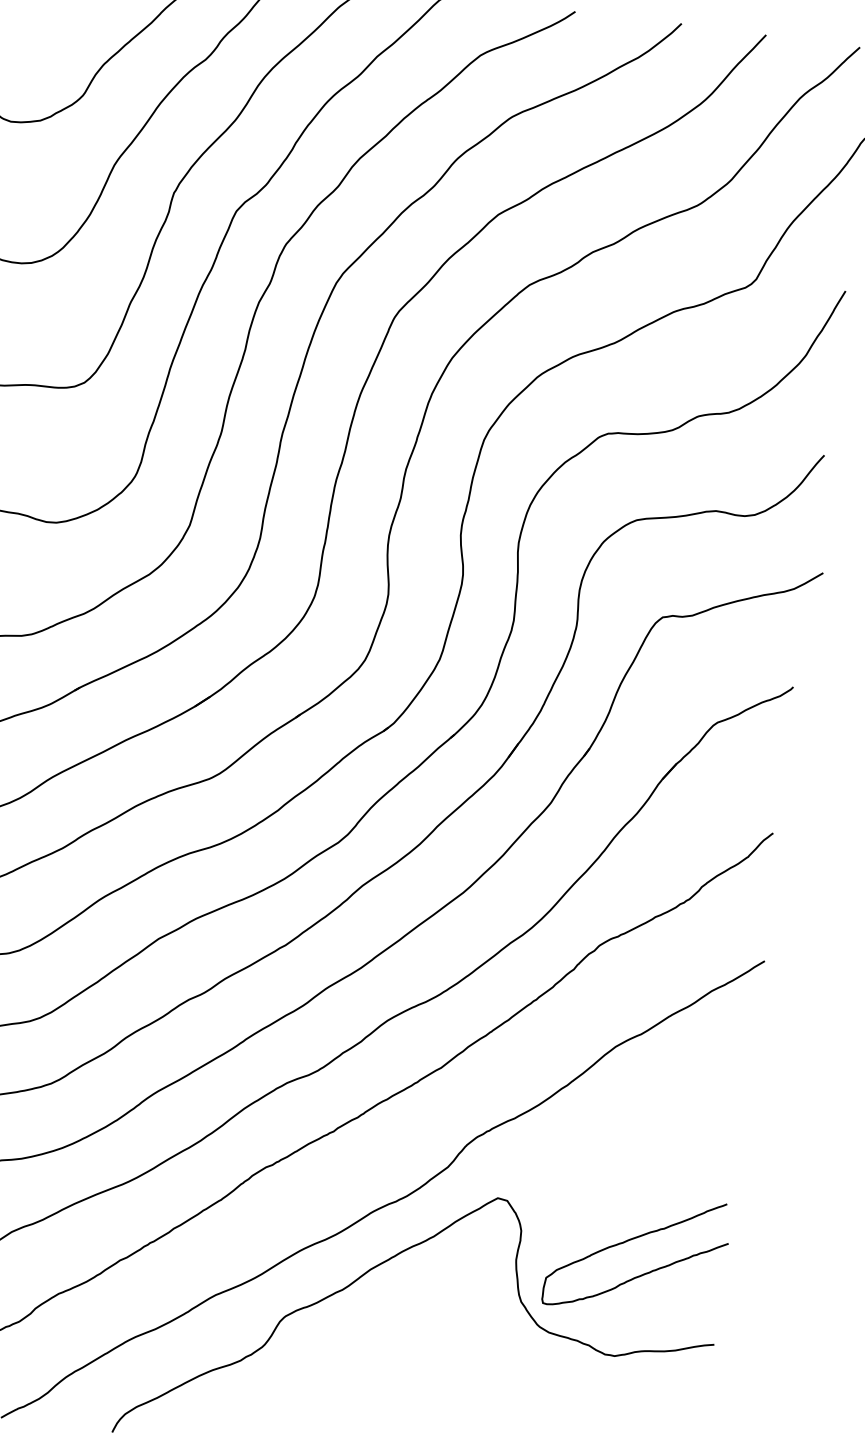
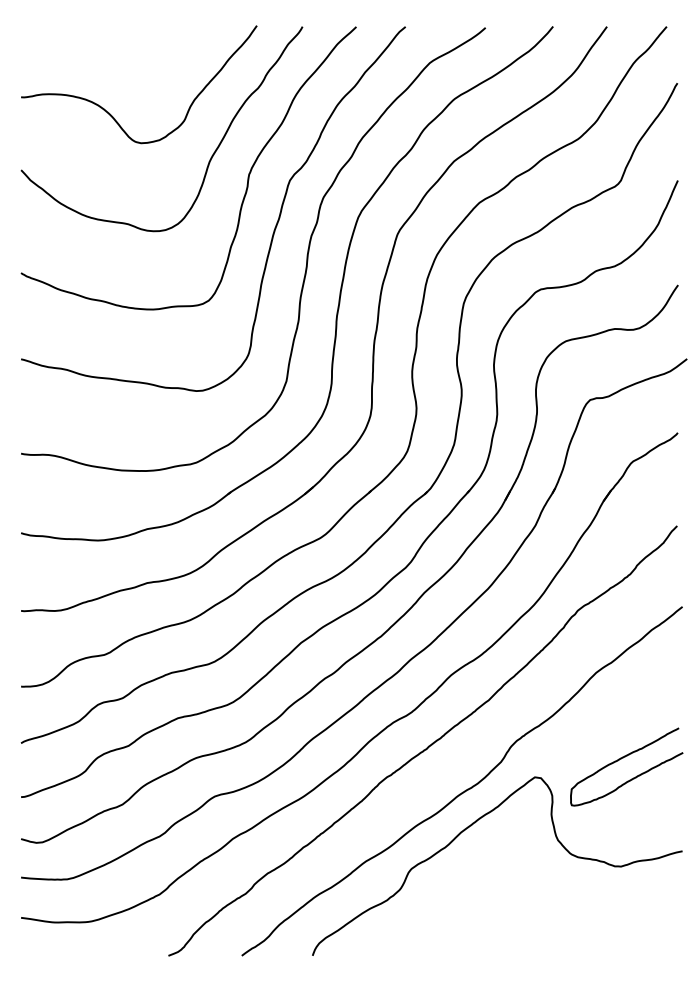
curve: (633, 1240) -> (623, 758), moved

